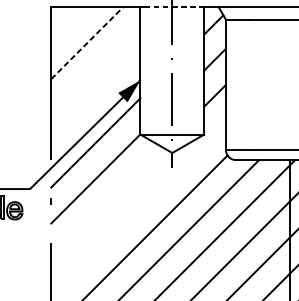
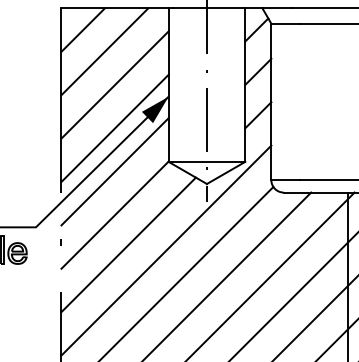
line: (174, 6) -> (209, 8), dashed -> solid
line: (68, 24) -> (82, 29), added
line: (87, 42) -> (105, 51), dashed -> solid
line: (95, 70) -> (114, 84), added
line: (95, 105) -> (114, 127), added
line: (107, 203) -> (128, 244), added
line: (138, 208) -> (166, 250), added

